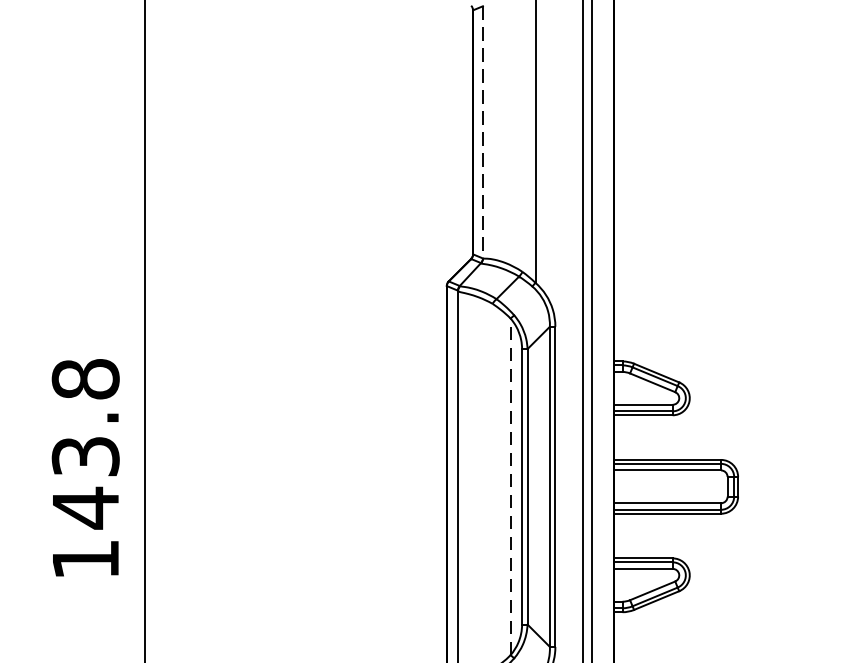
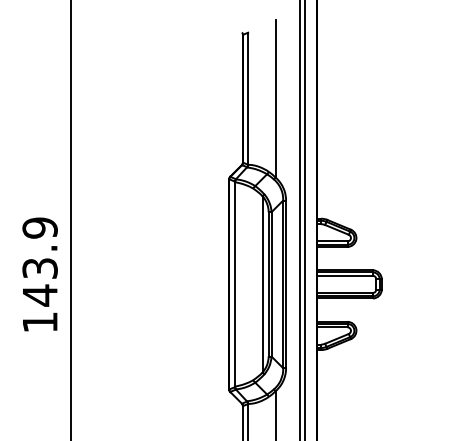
line: (483, 133) -> (248, 99), dashed -> solid
text: (84, 378) -> (39, 227), 143.8 -> 143.9
line: (510, 485) -> (262, 283), dashed -> solid

